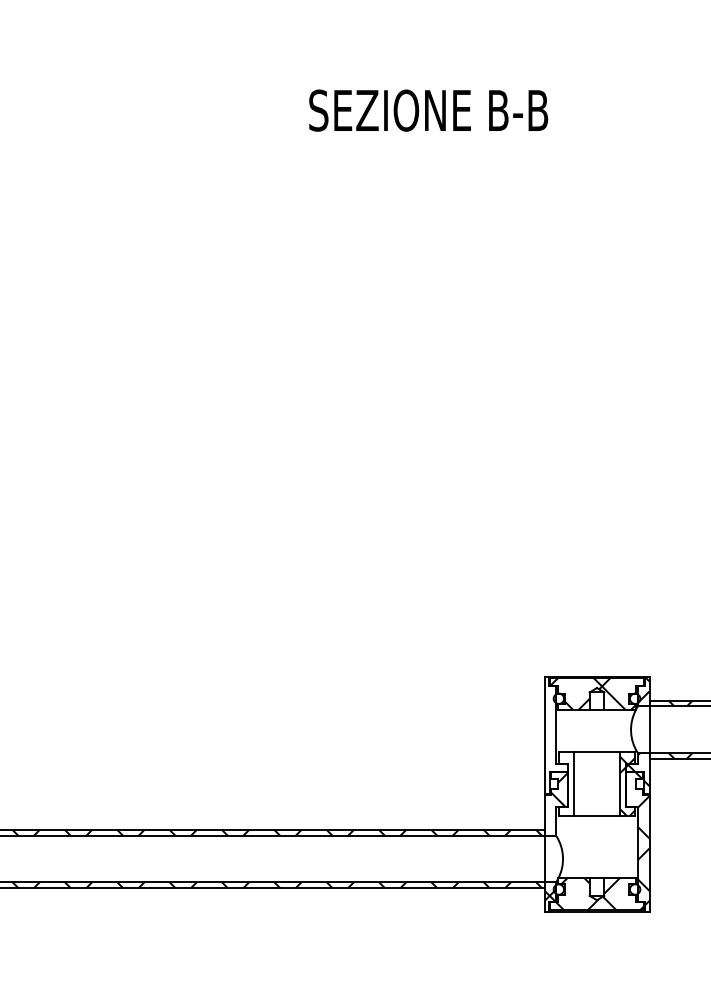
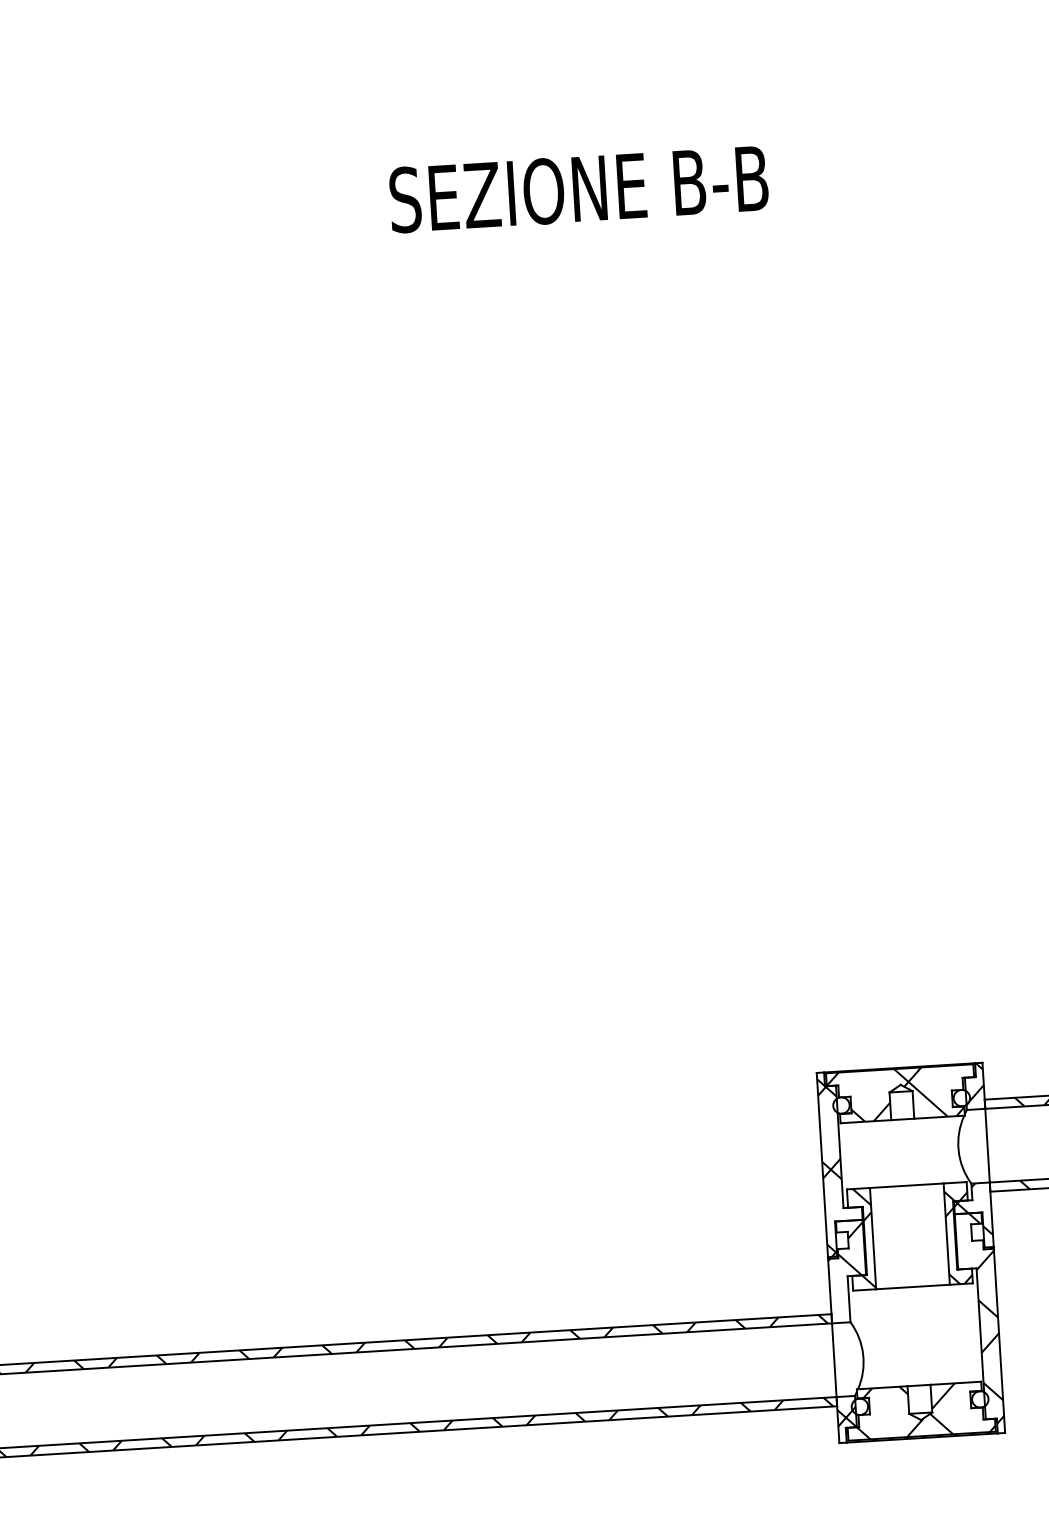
hatch: (550, 737) -> (831, 1167), added
hatch: (567, 783) -> (863, 1238), added

